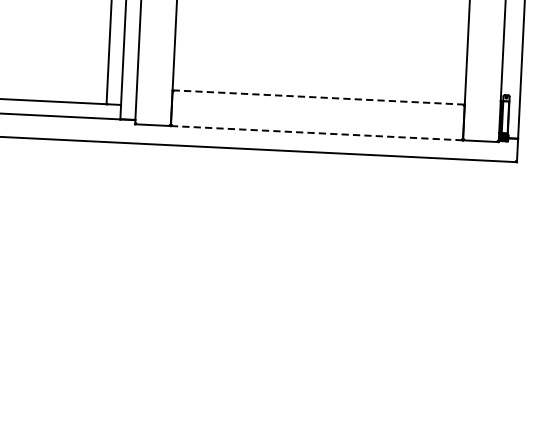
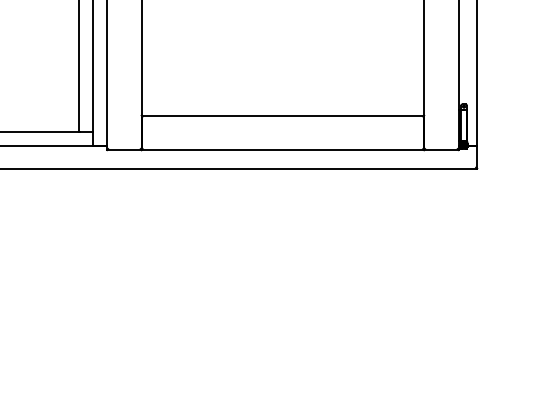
line: (319, 97) -> (283, 115), dashed -> solid
line: (317, 133) -> (283, 150), dashed -> solid

